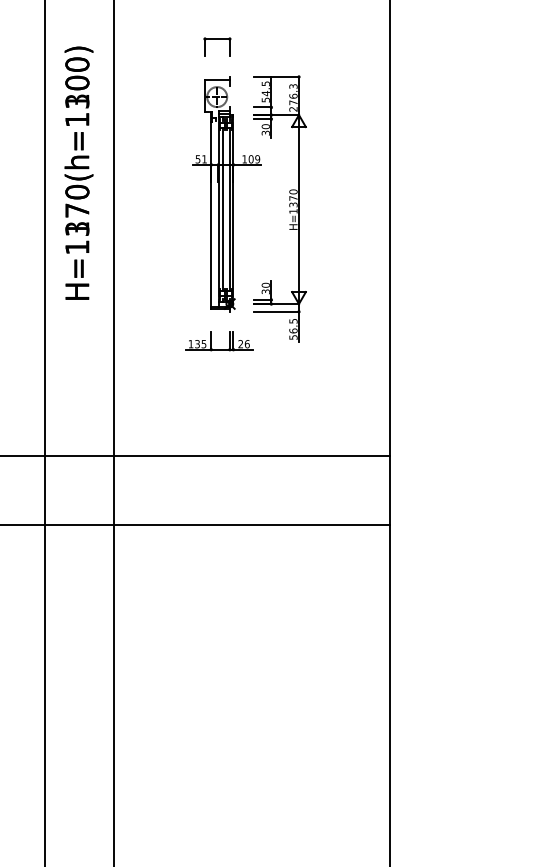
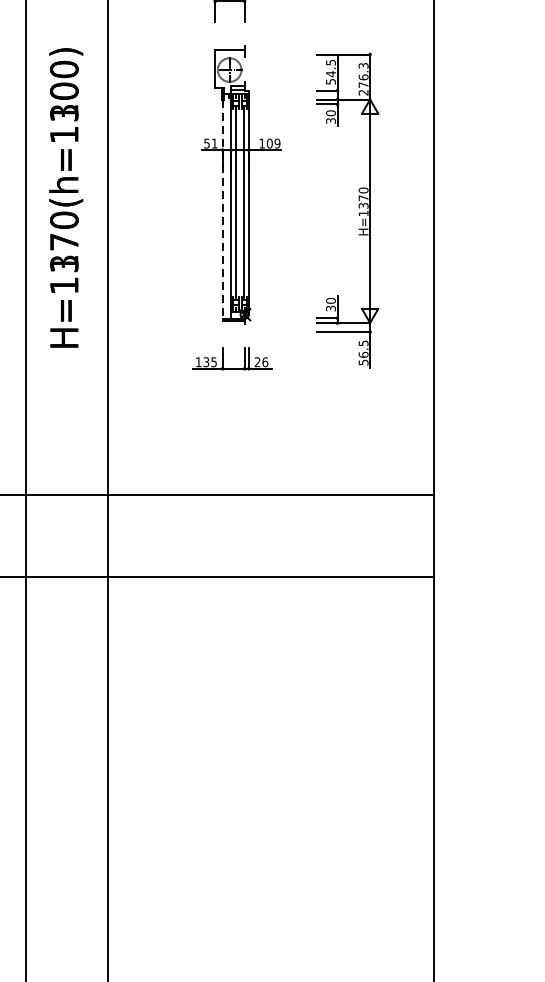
text: (78, 172) -> (65, 197), moved
part: (289, 206) -> (358, 207), moved
line: (211, 215) -> (222, 210), solid -> dashed

